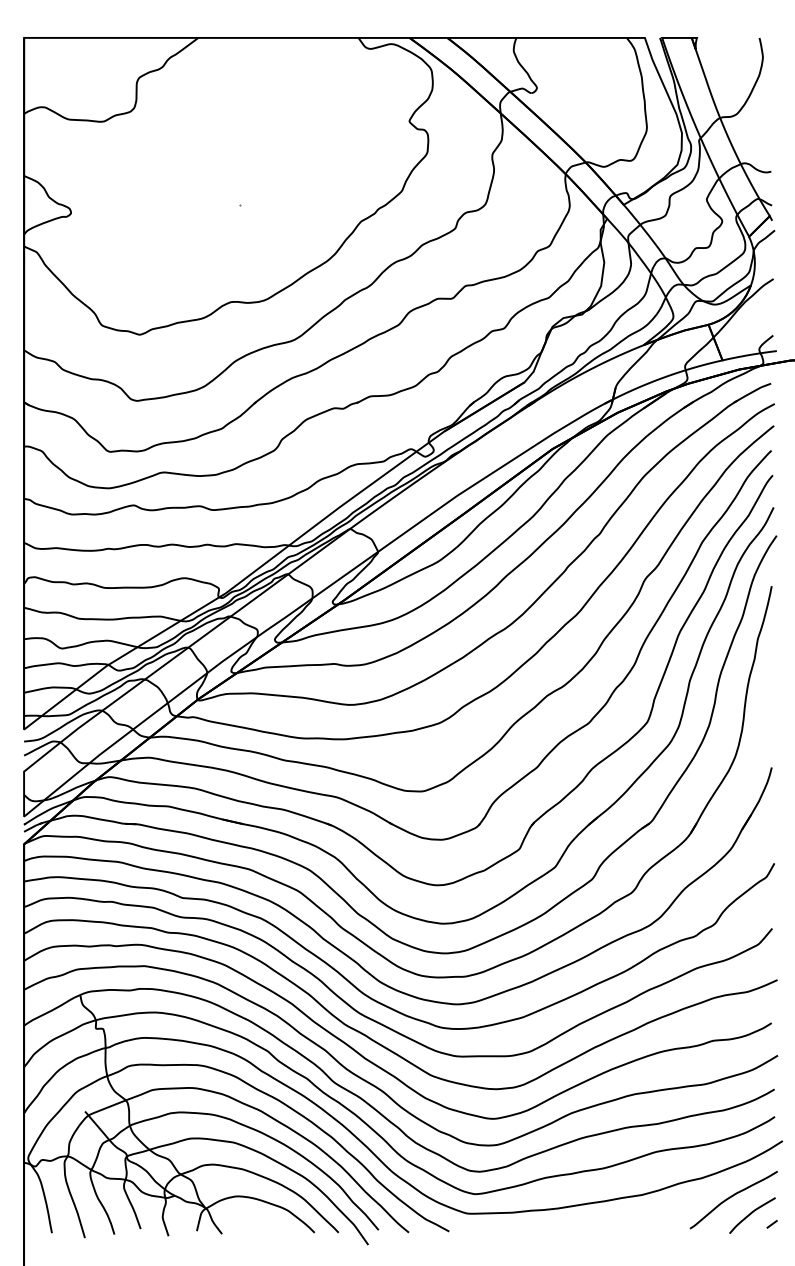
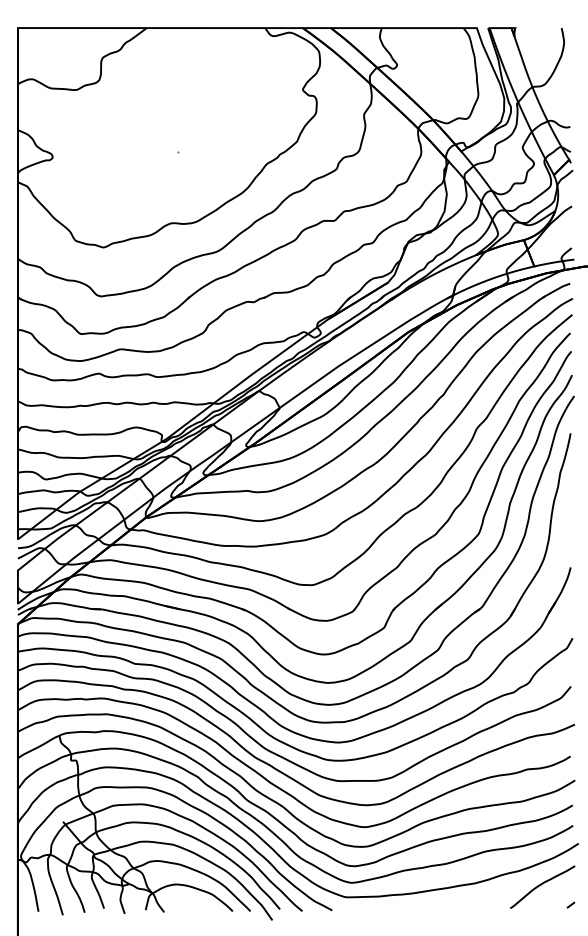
curve: (752, 1213) -> (556, 897), removed

